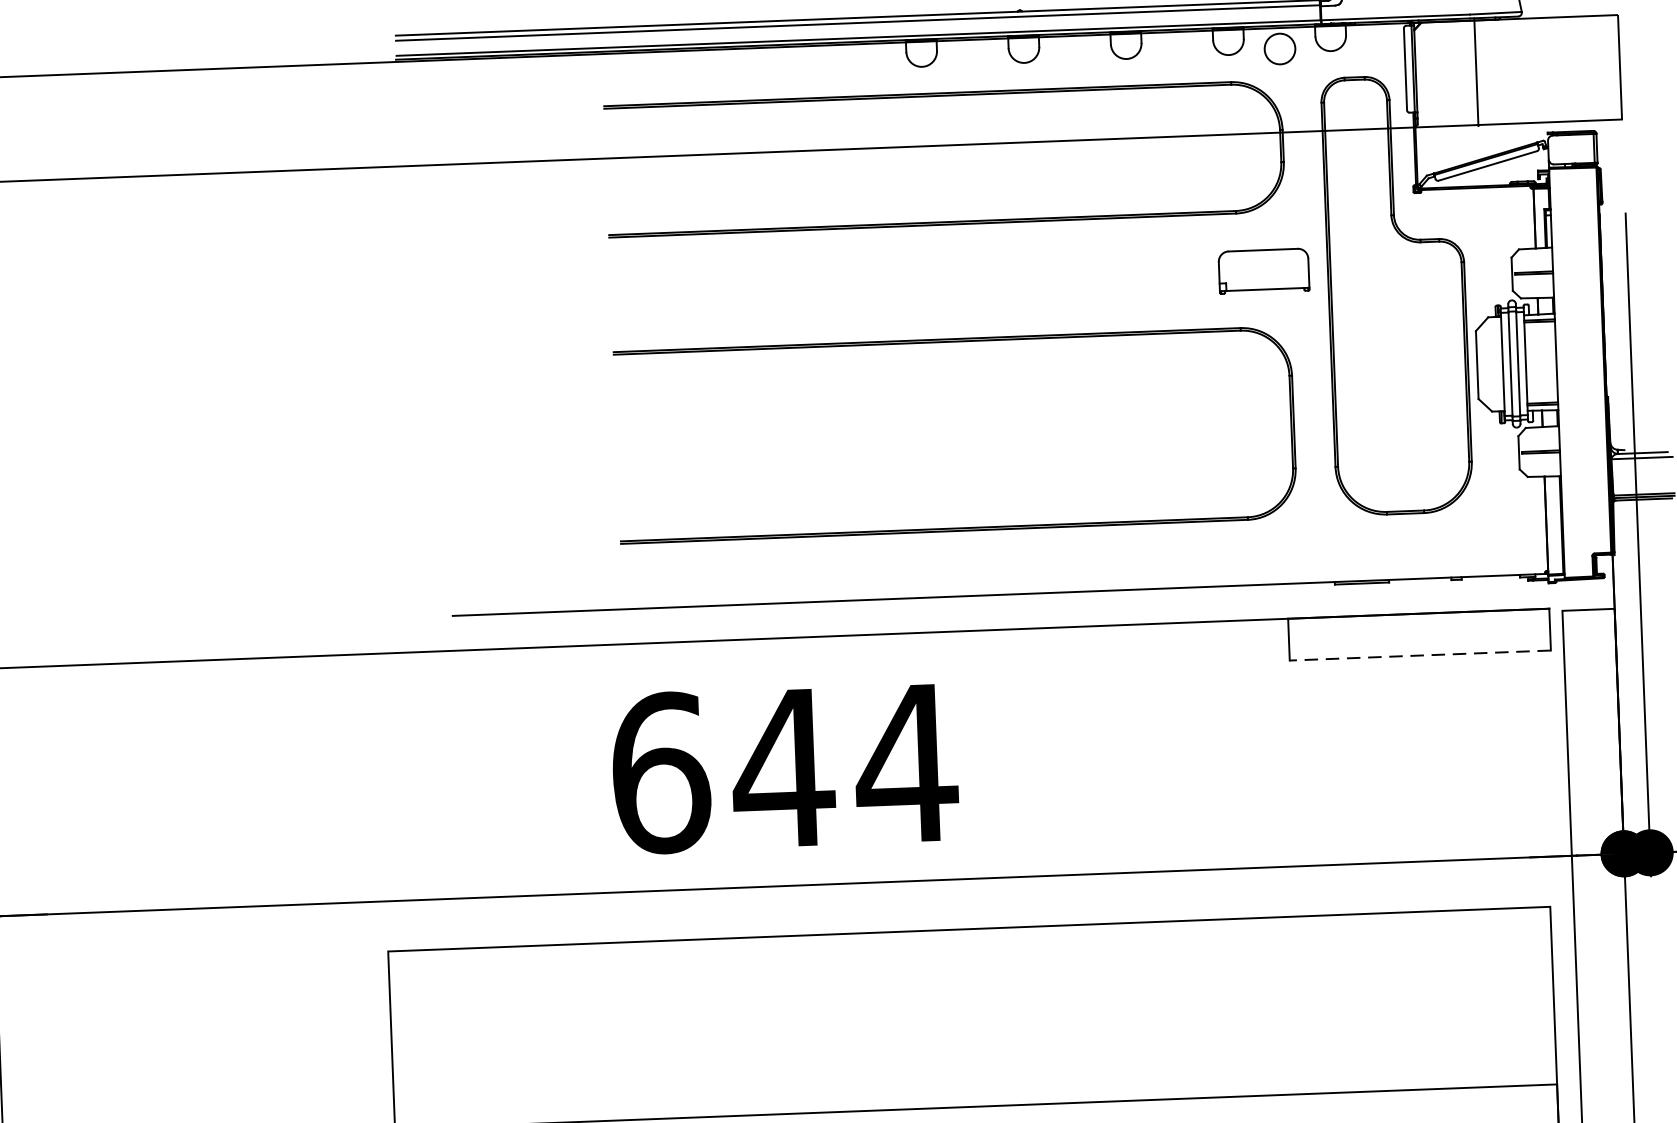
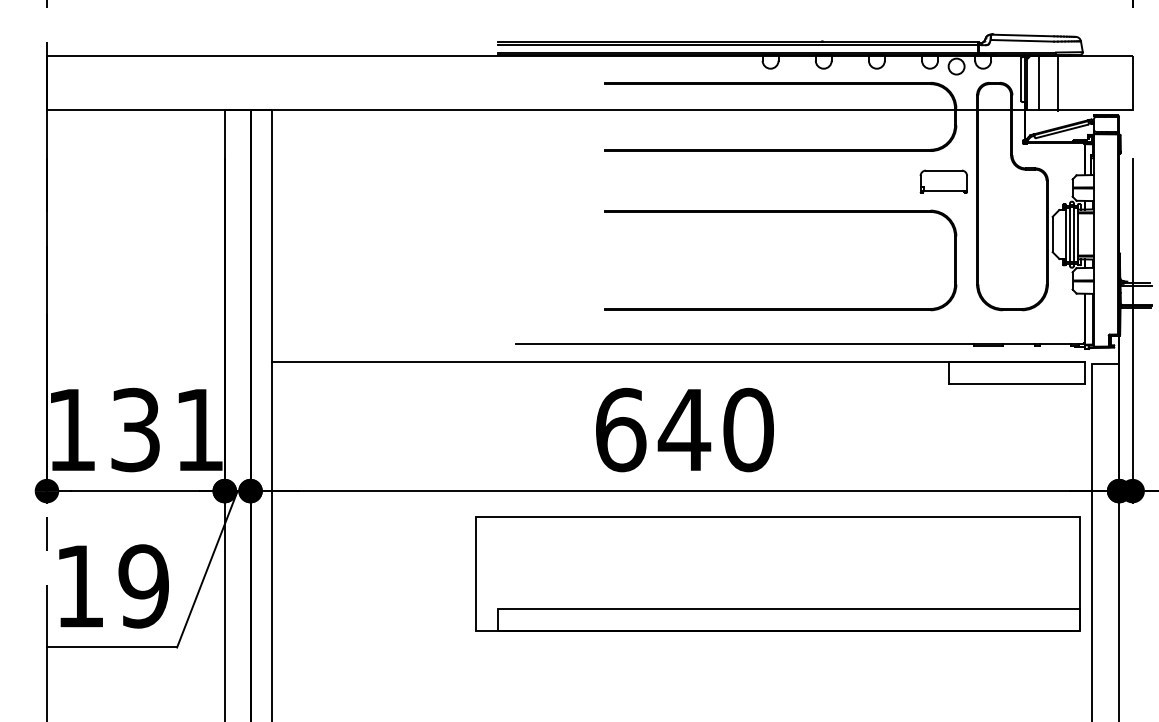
line: (1440, 73) -> (1039, 82), added
line: (1420, 656) -> (1017, 384), dashed -> solid
text: (906, 762) -> (748, 429), 644 -> 640

